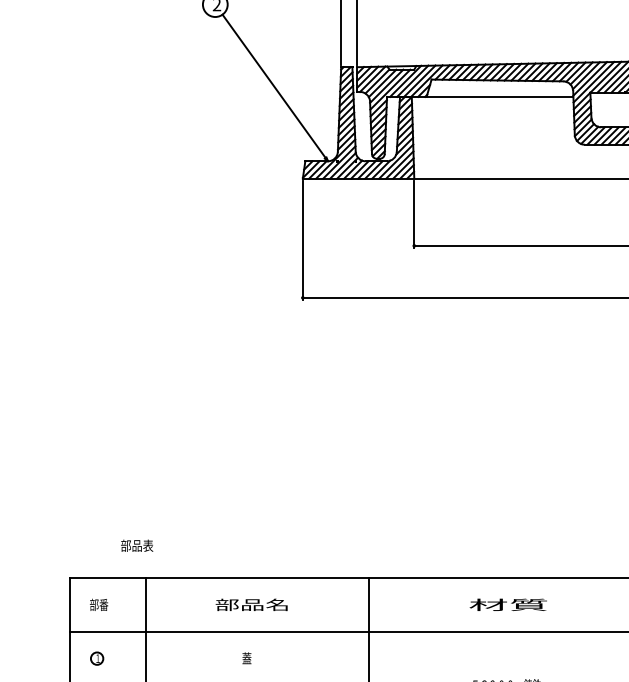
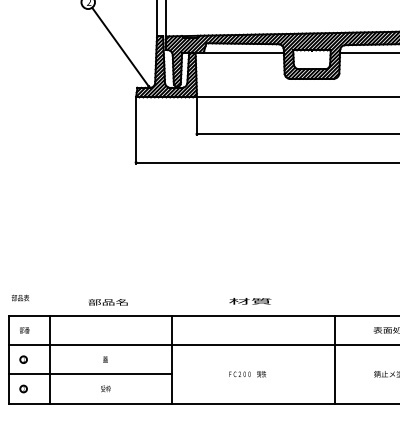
text: (137, 544) -> (20, 297), moved
text: (250, 605) -> (107, 302), moved
text: (508, 605) -> (250, 301), moved

